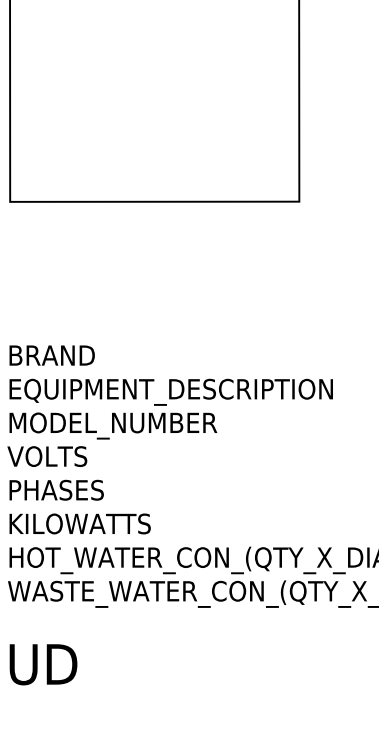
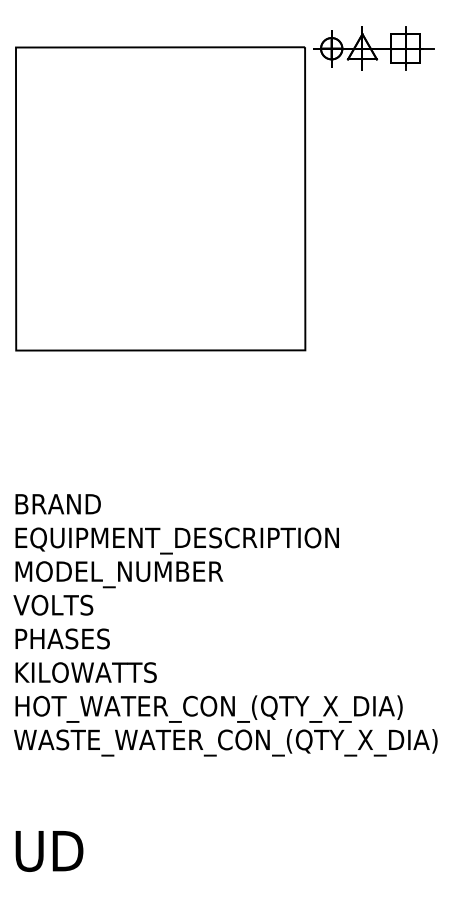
text: (43, 664) -> (49, 851), moved

